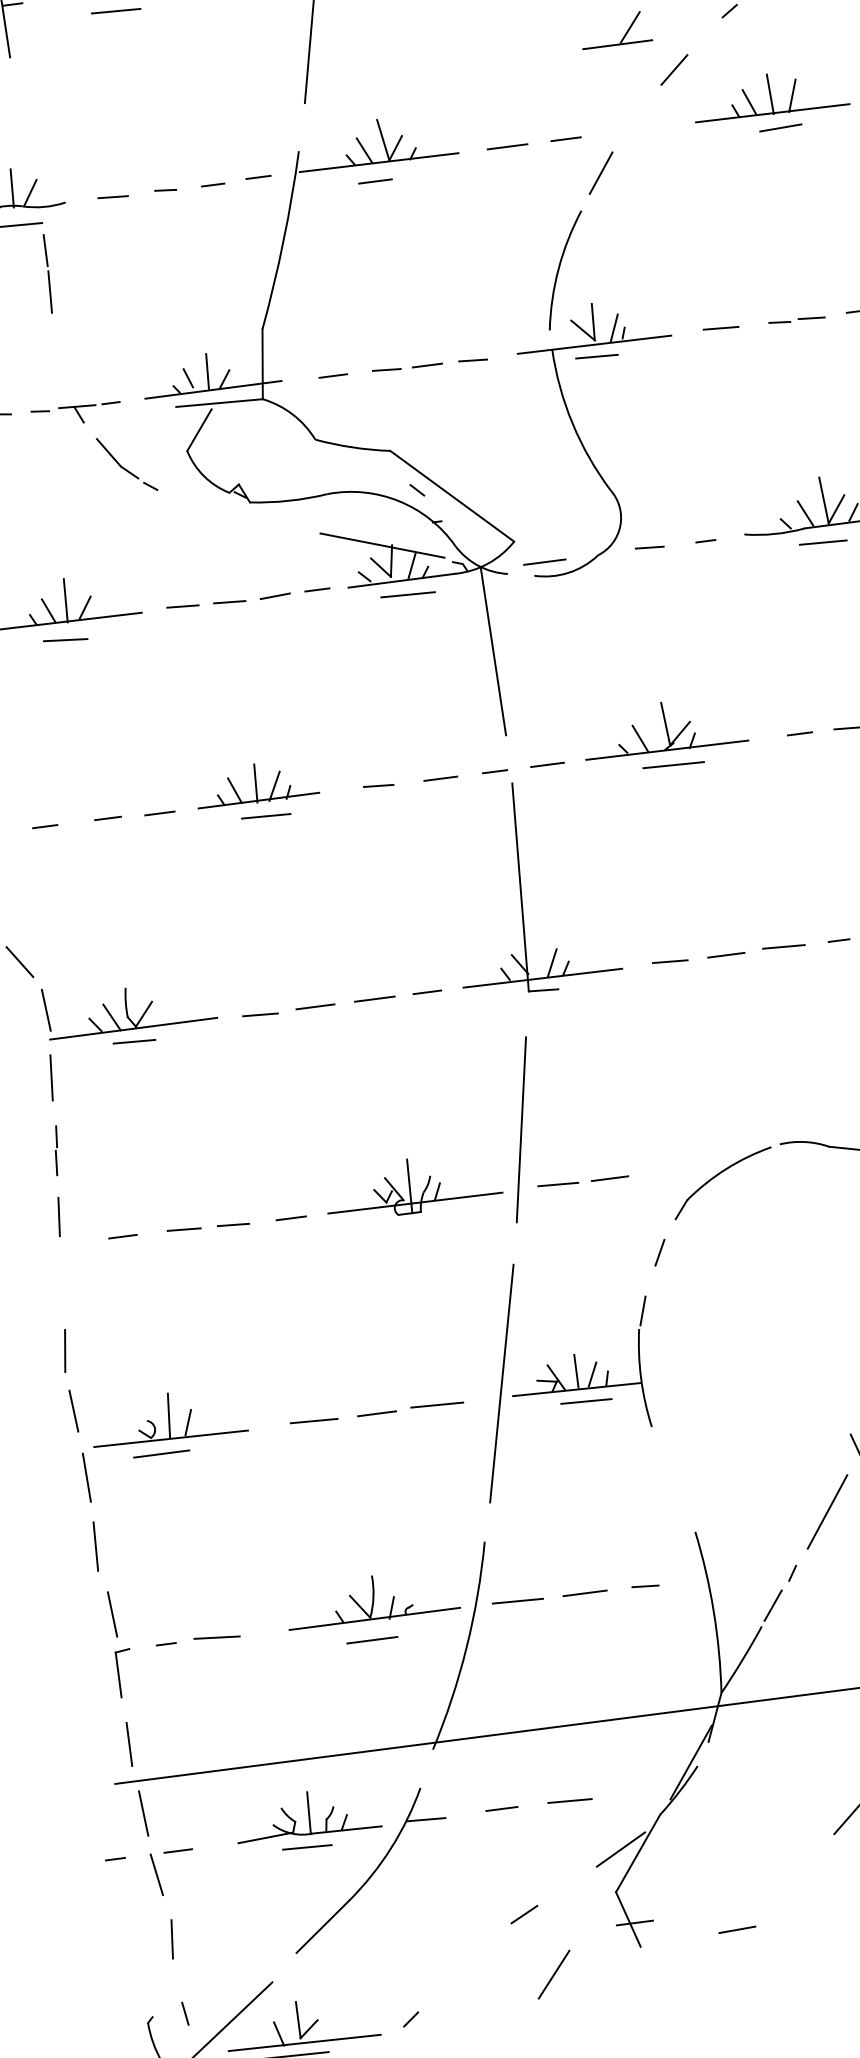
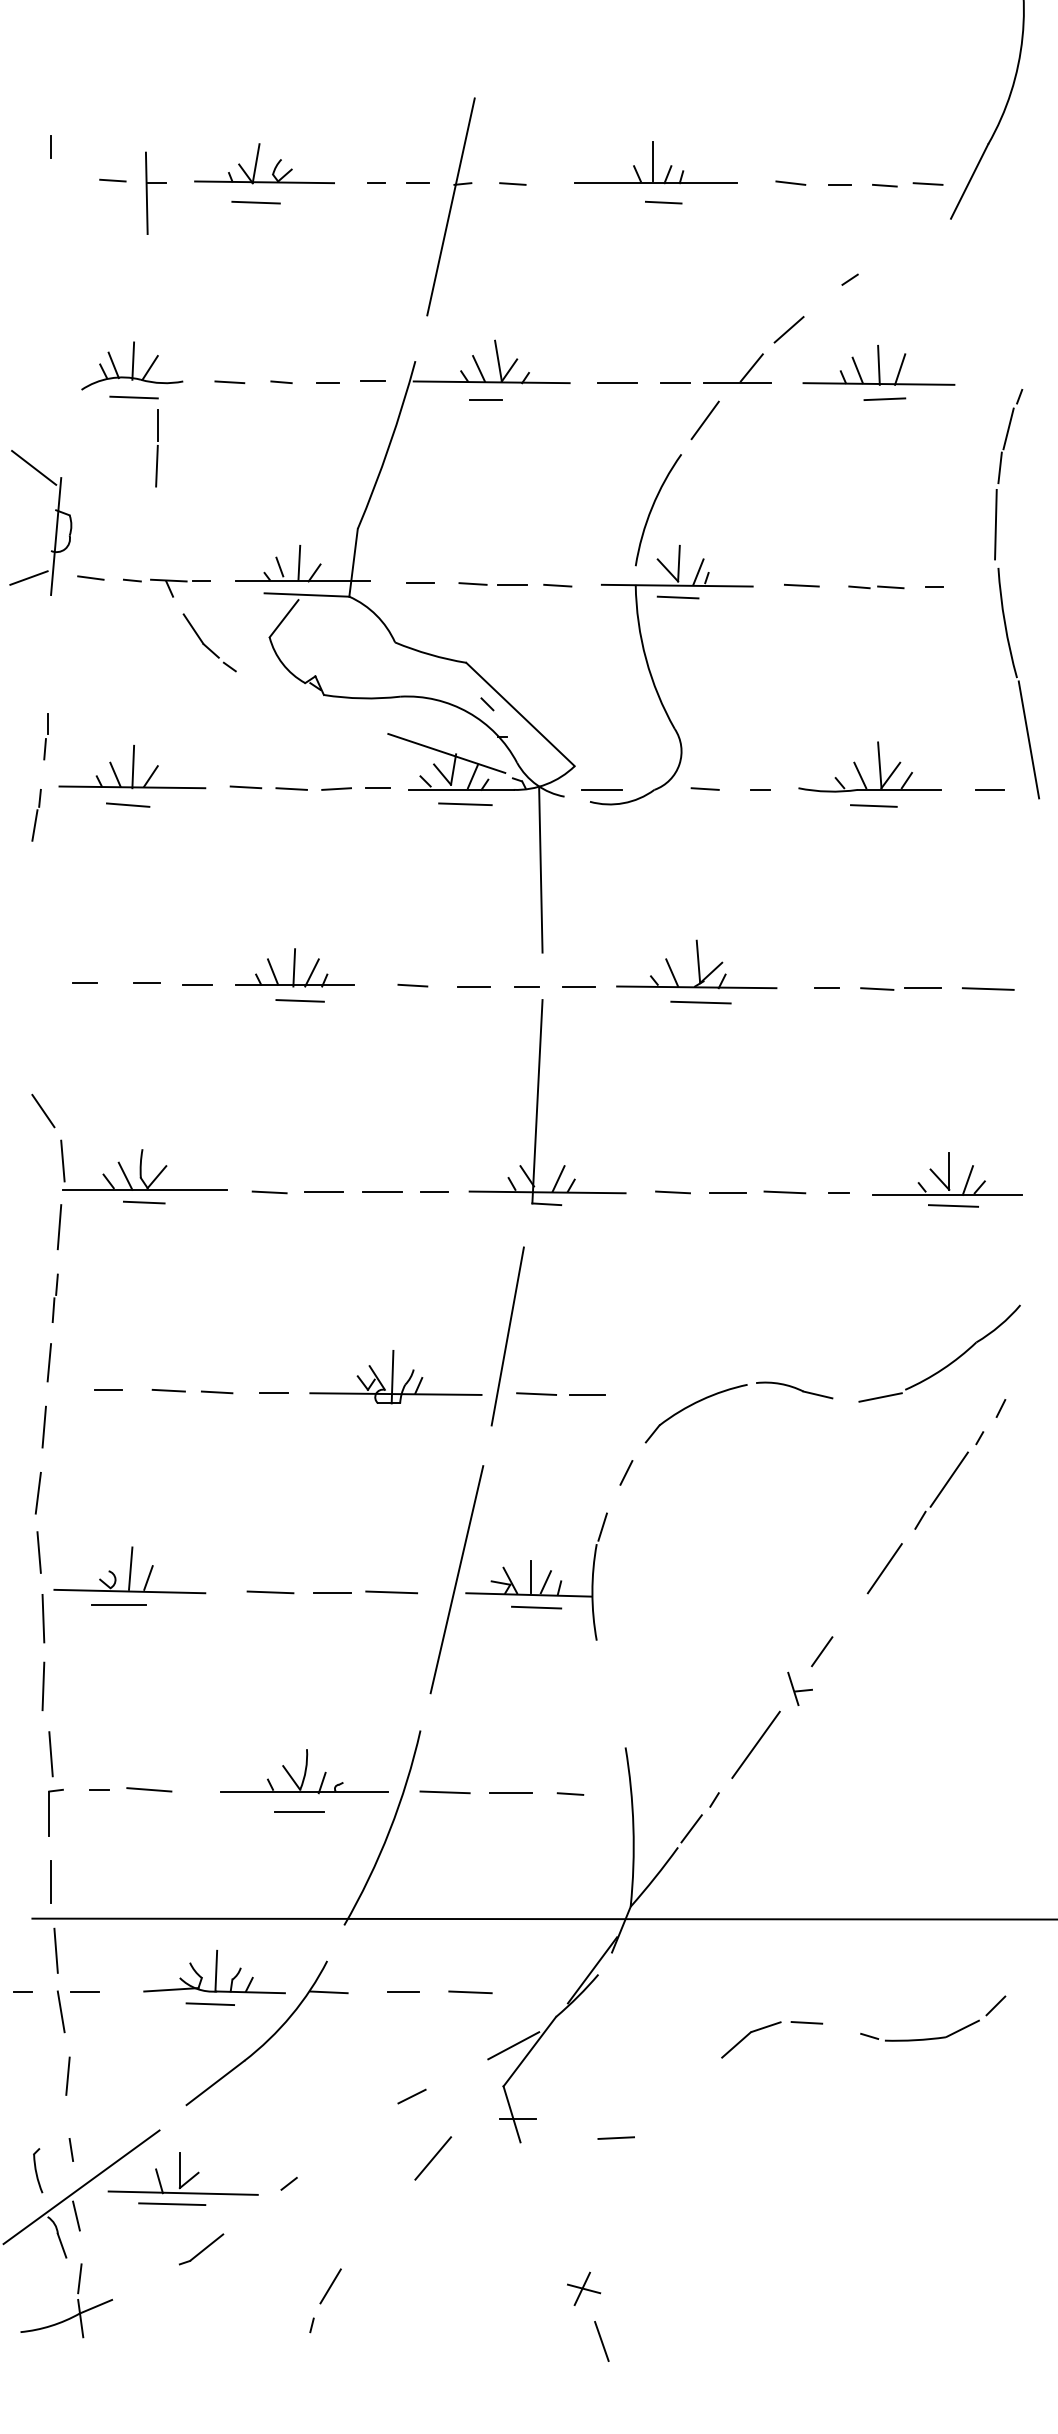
part: (625, 32) -> (746, 372), moved
line: (61, 1282) -> (43, 1426), added

